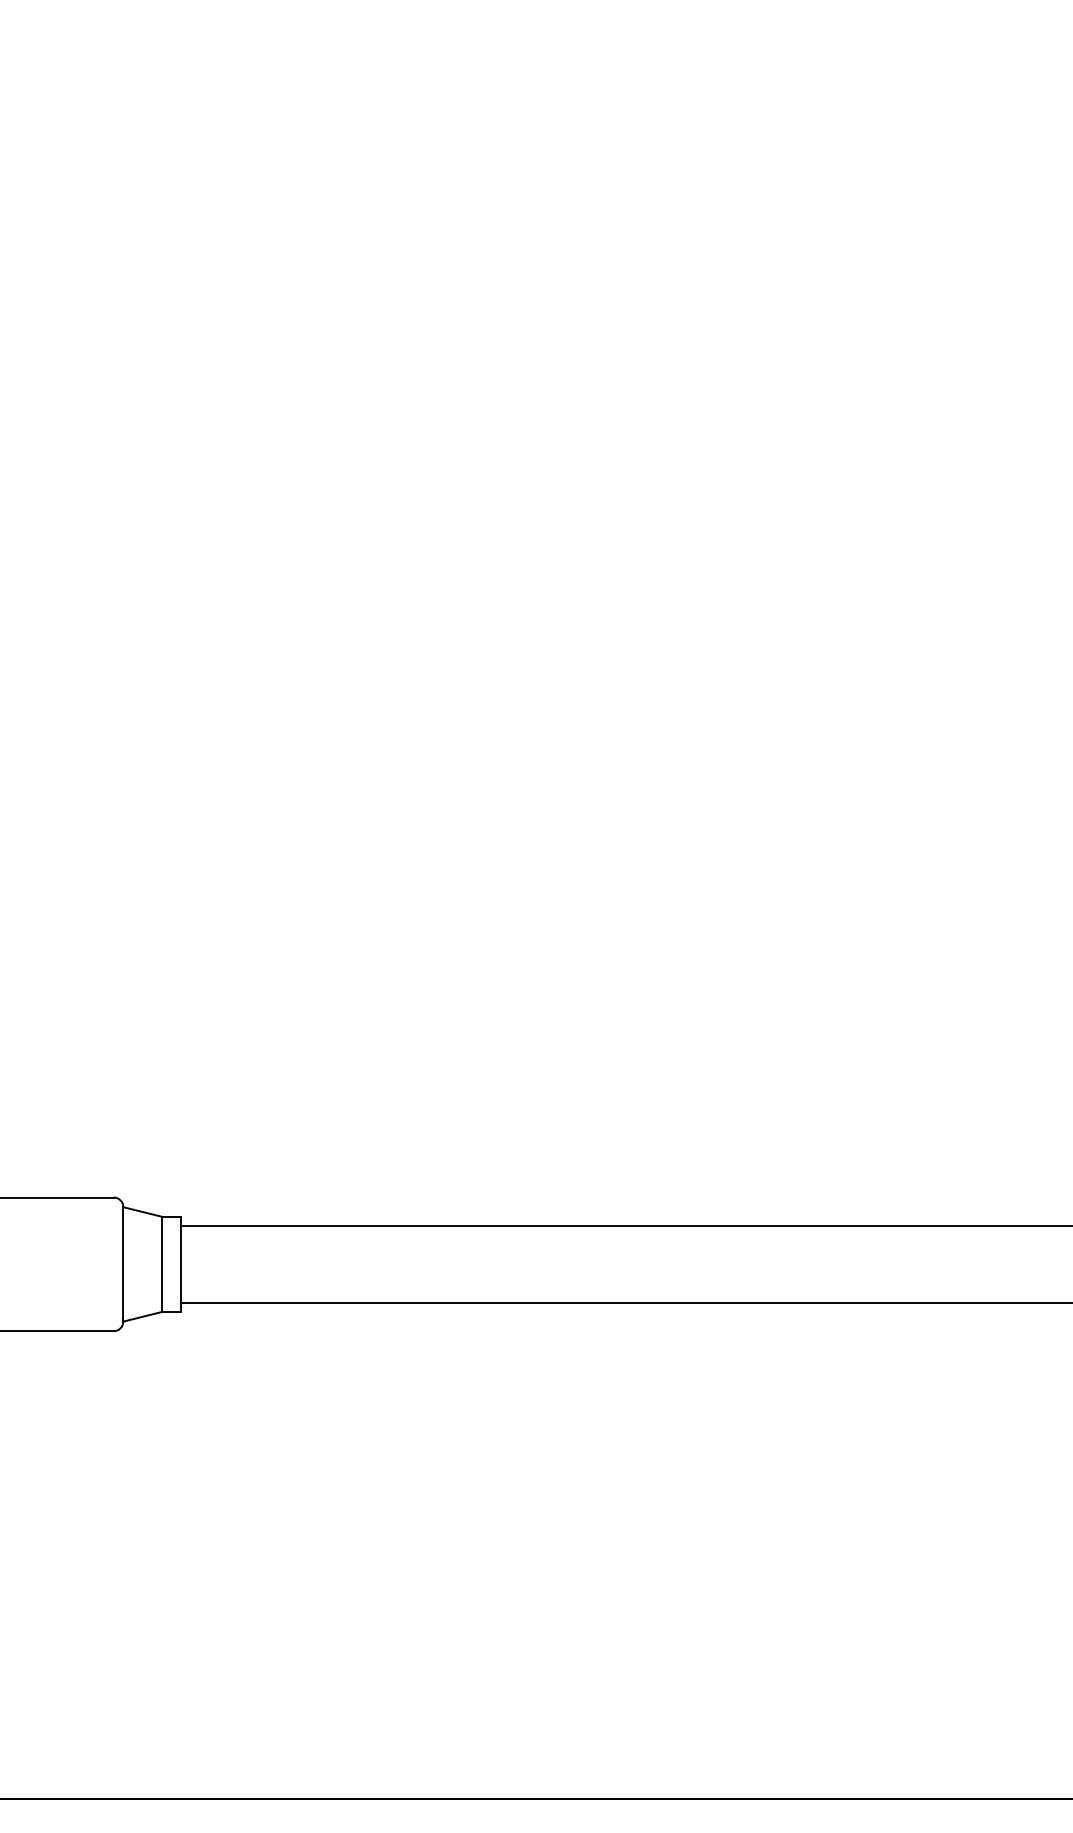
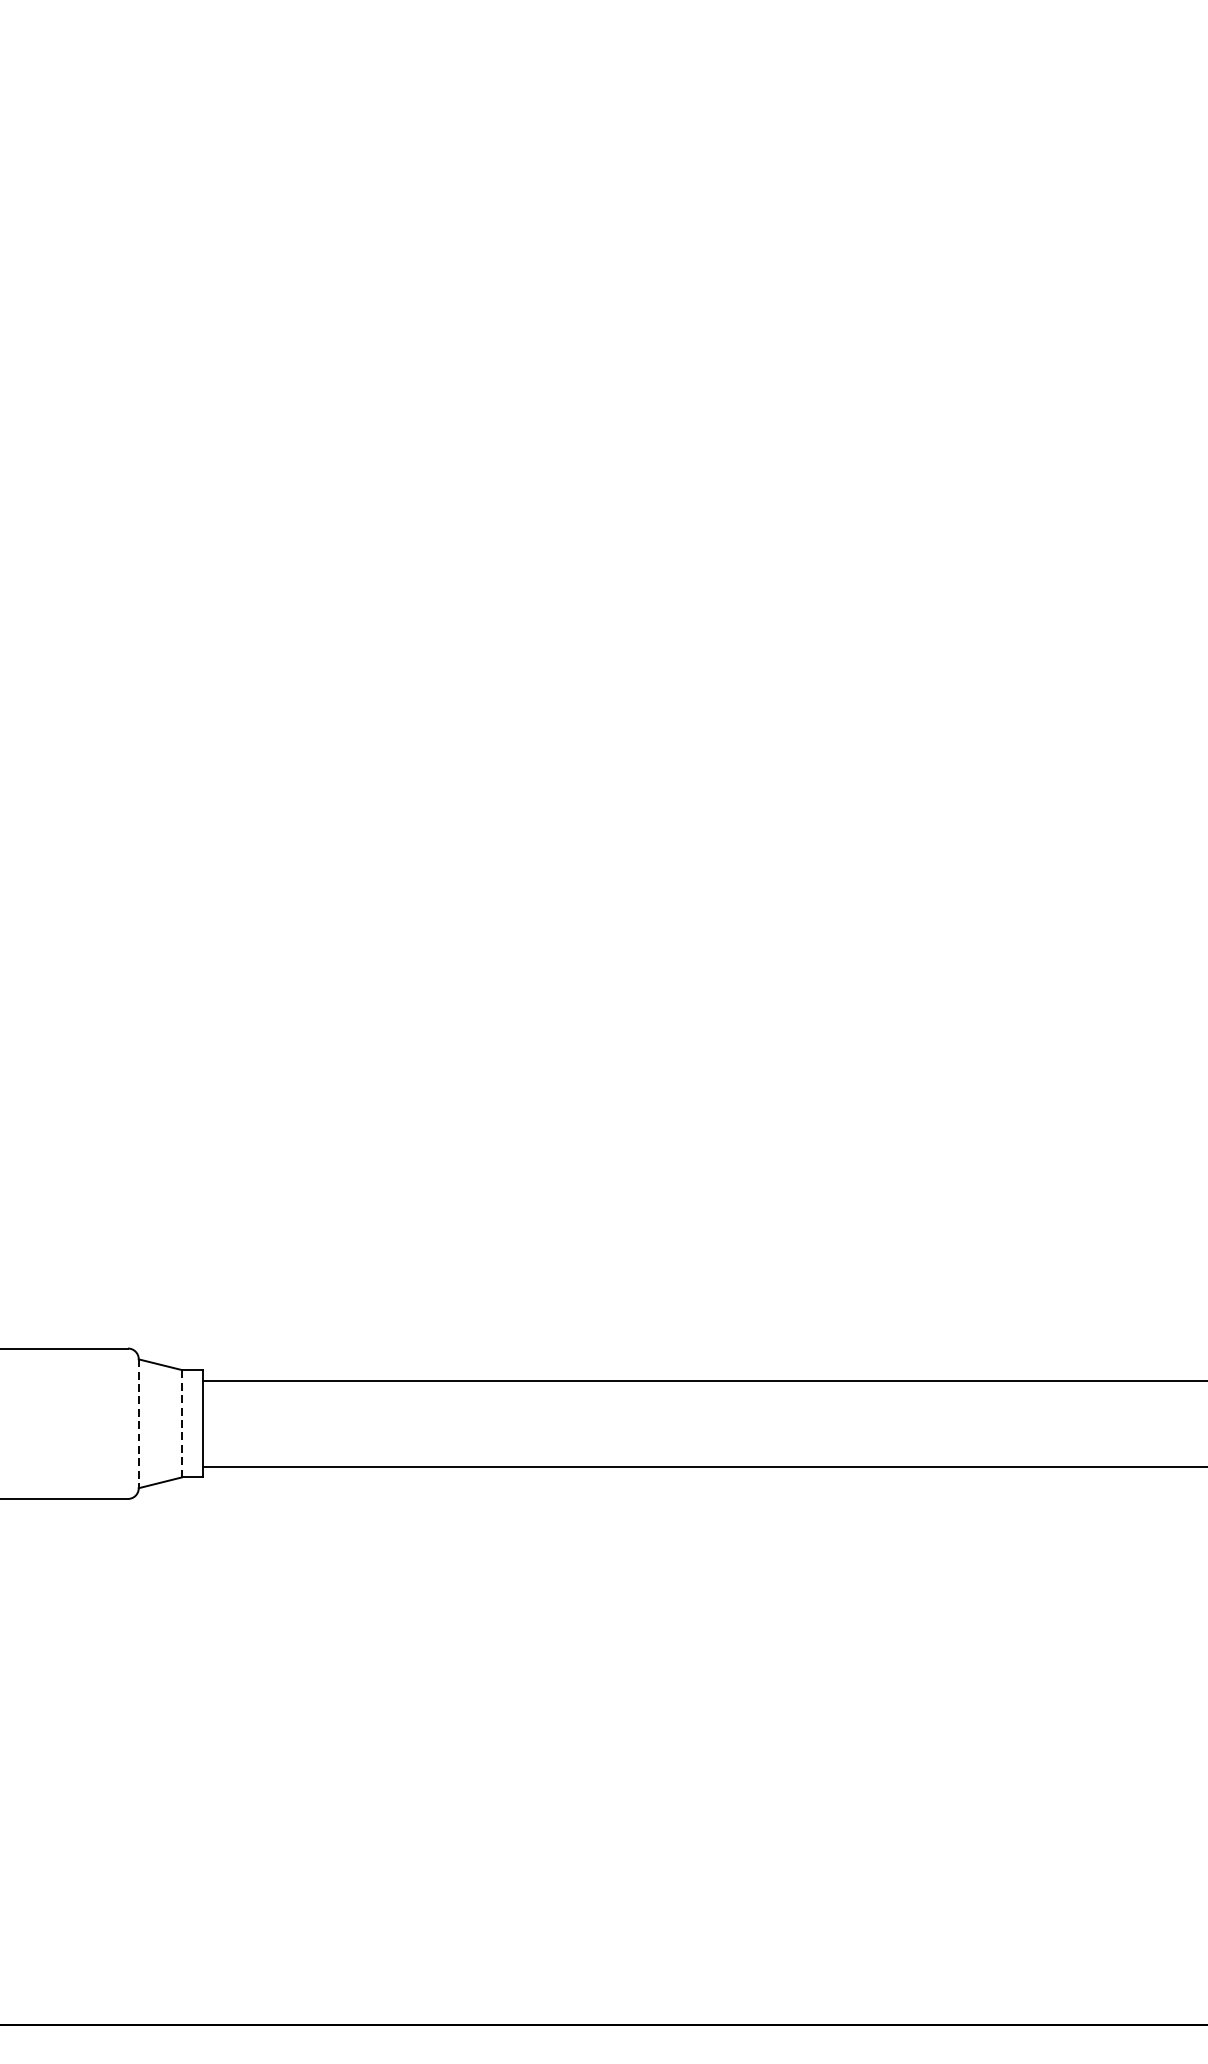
line: (123, 1264) -> (138, 1423), solid -> dashed
line: (161, 1264) -> (181, 1423), solid -> dashed

